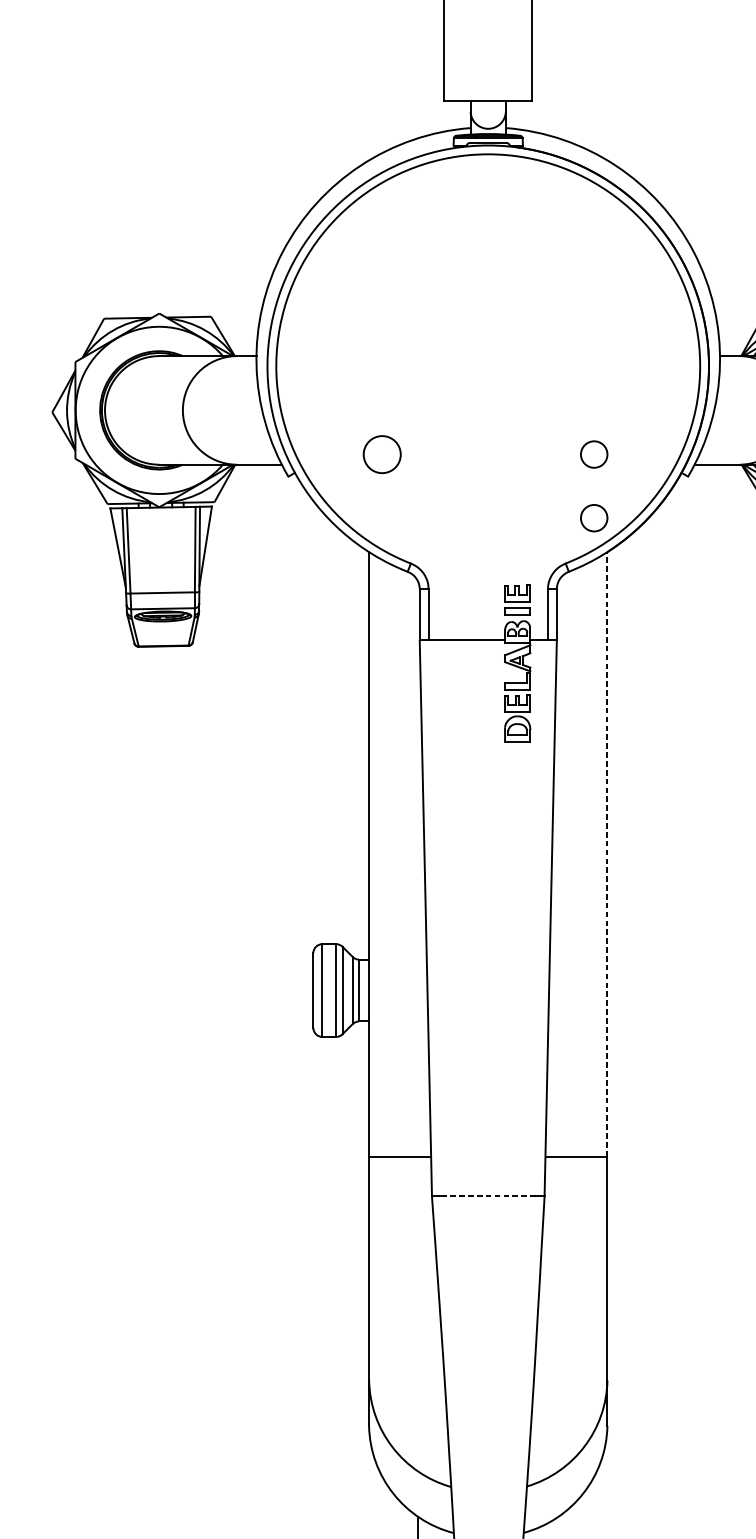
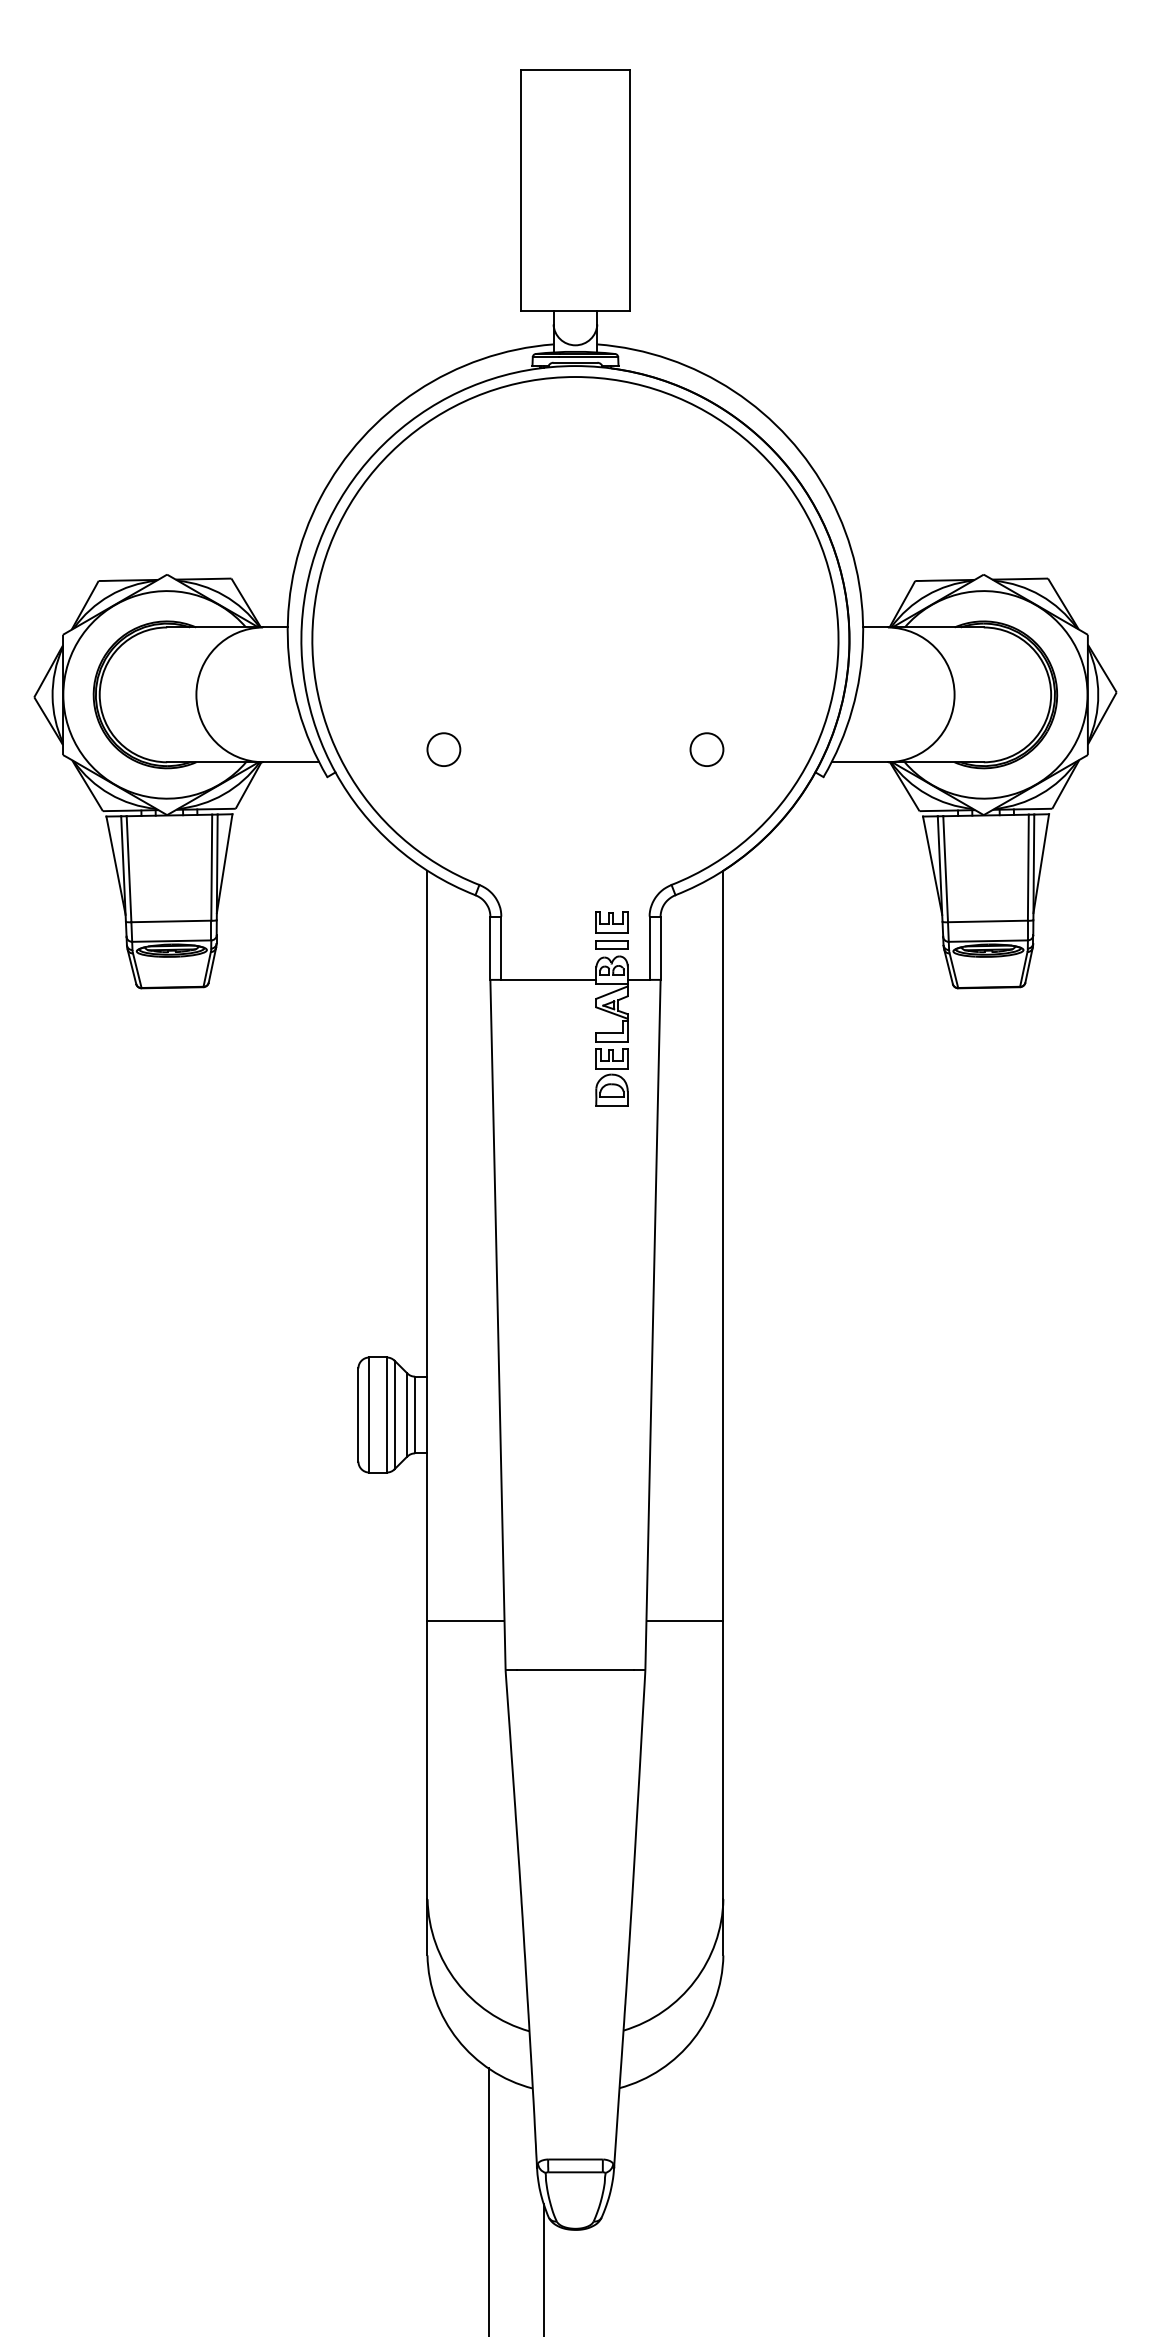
circle: (381, 454) -> (443, 749), size x0.71
circle: (593, 518) -> (706, 828), removed
line: (607, 853) -> (723, 1245), dashed -> solid
line: (488, 1196) -> (575, 1670), dashed -> solid

